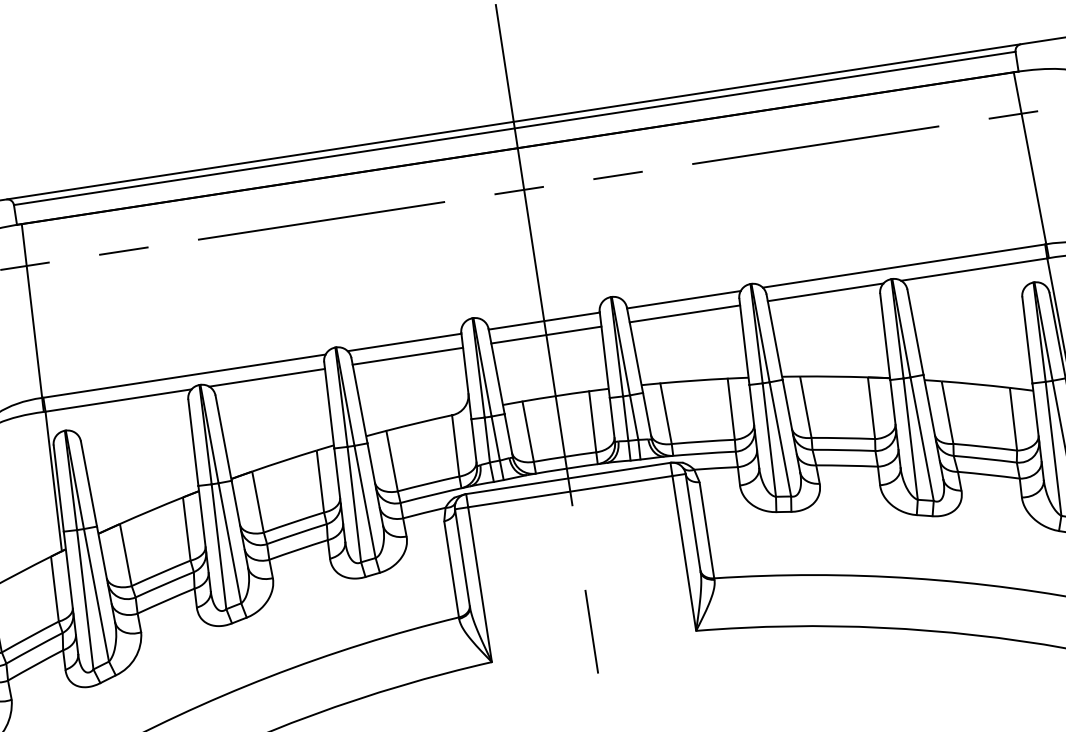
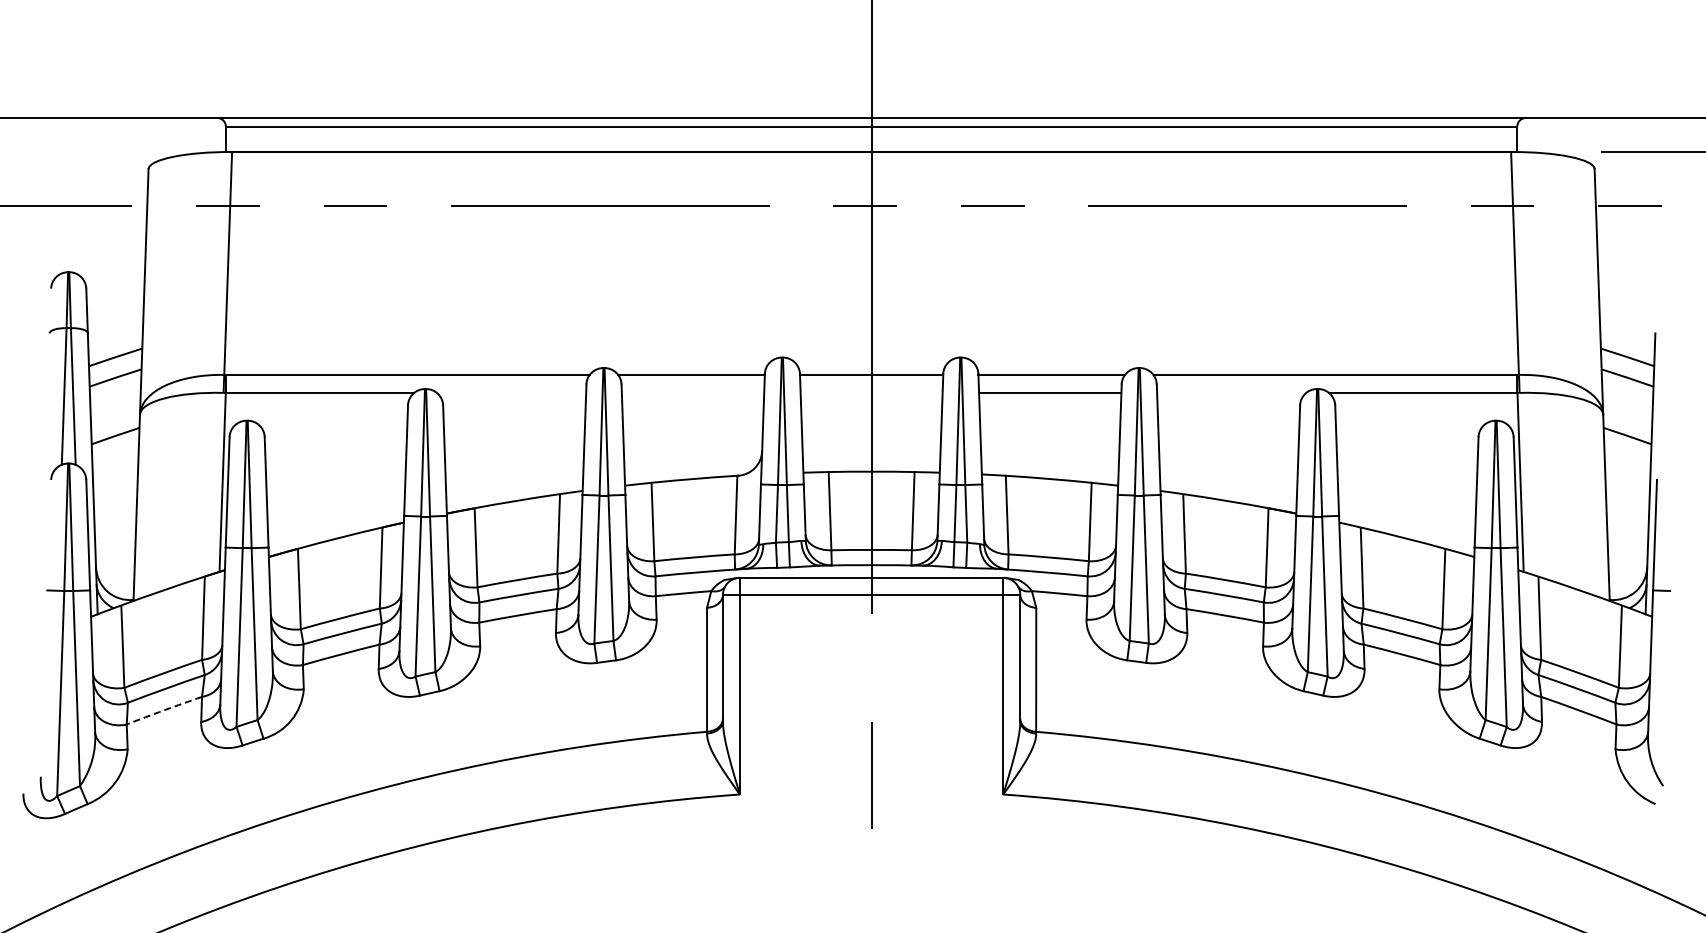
line: (825, 292) -> (1231, 392), removed
line: (546, 334) -> (871, 392), removed
line: (407, 355) -> (692, 392), removed
line: (267, 377) -> (511, 392), removed
arc: (35, 665) -> (164, 710), solid -> dashed

